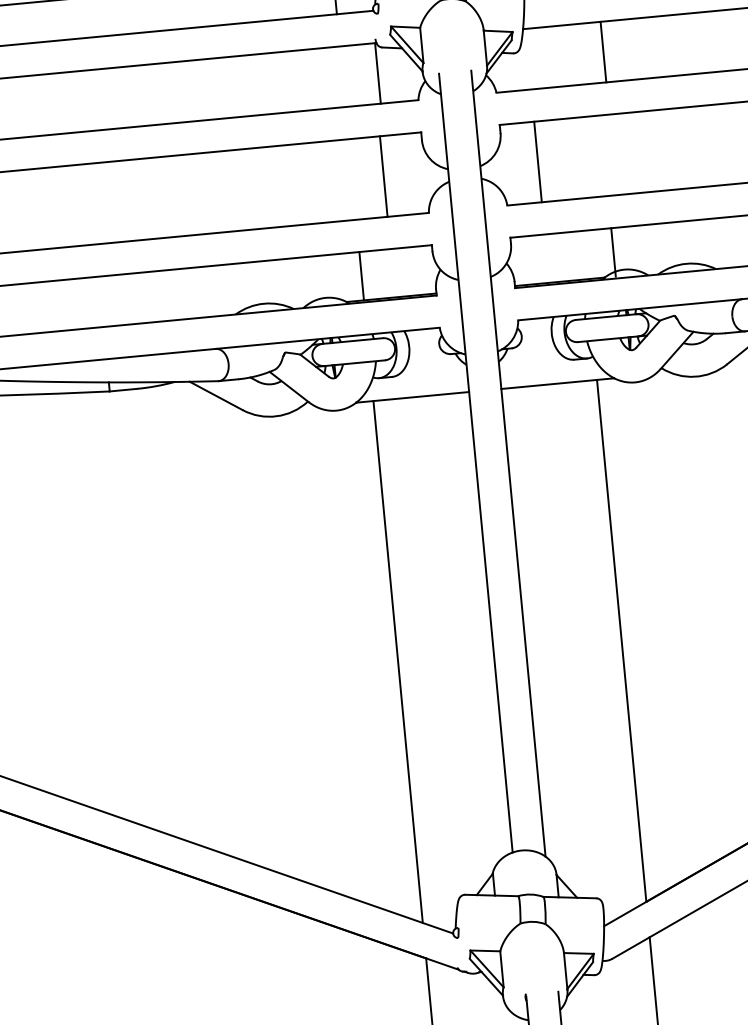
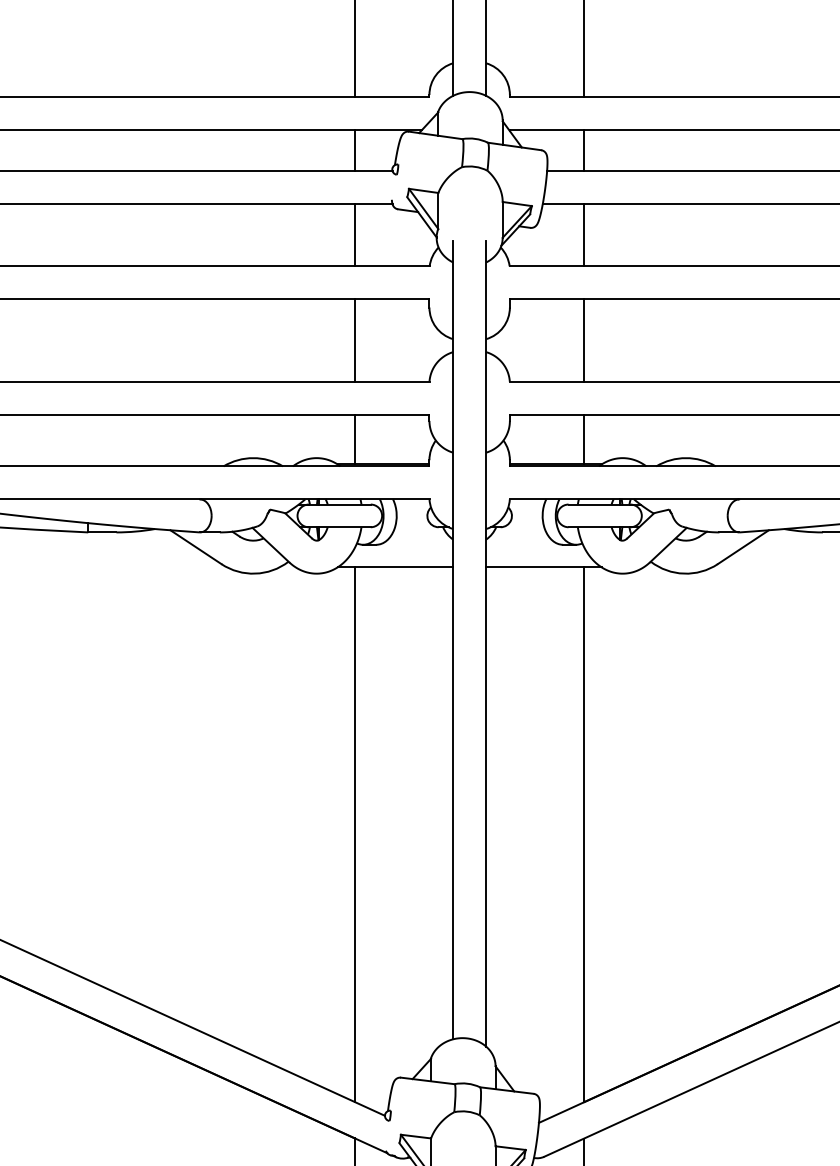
line: (603, 52) -> (584, 235), moved
line: (378, 73) -> (355, 235), moved
line: (538, 161) -> (584, 340), moved
line: (384, 176) -> (355, 340), moved
line: (613, 252) -> (584, 439), moved

